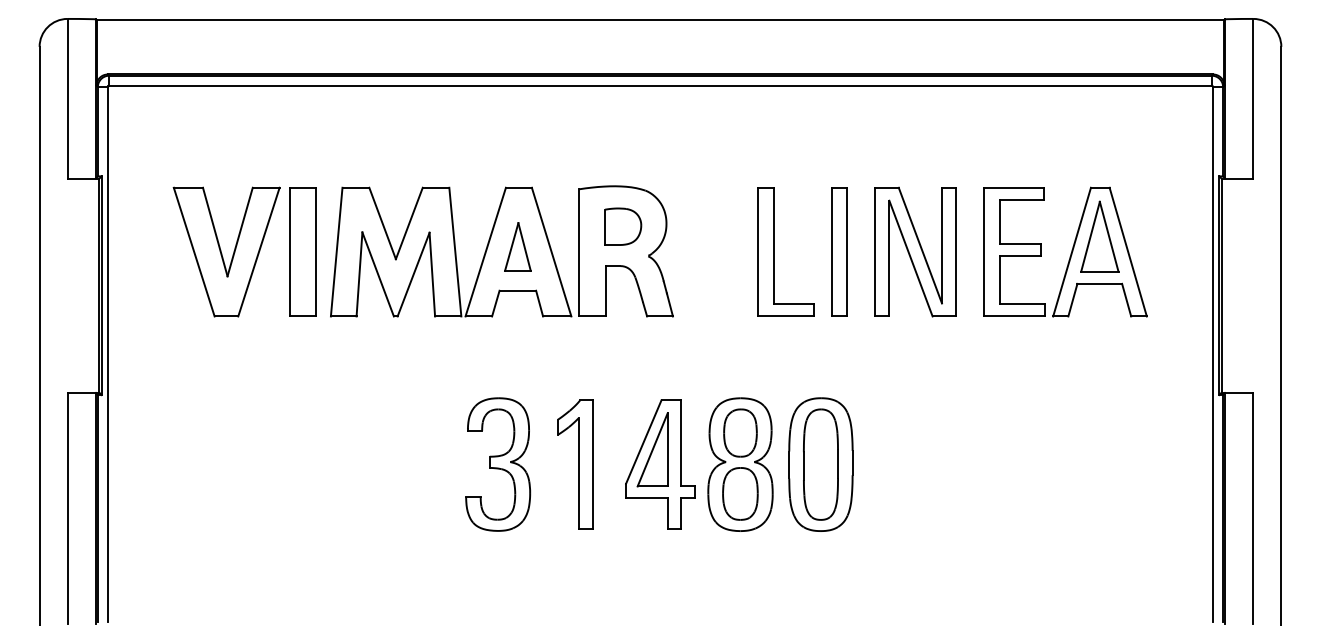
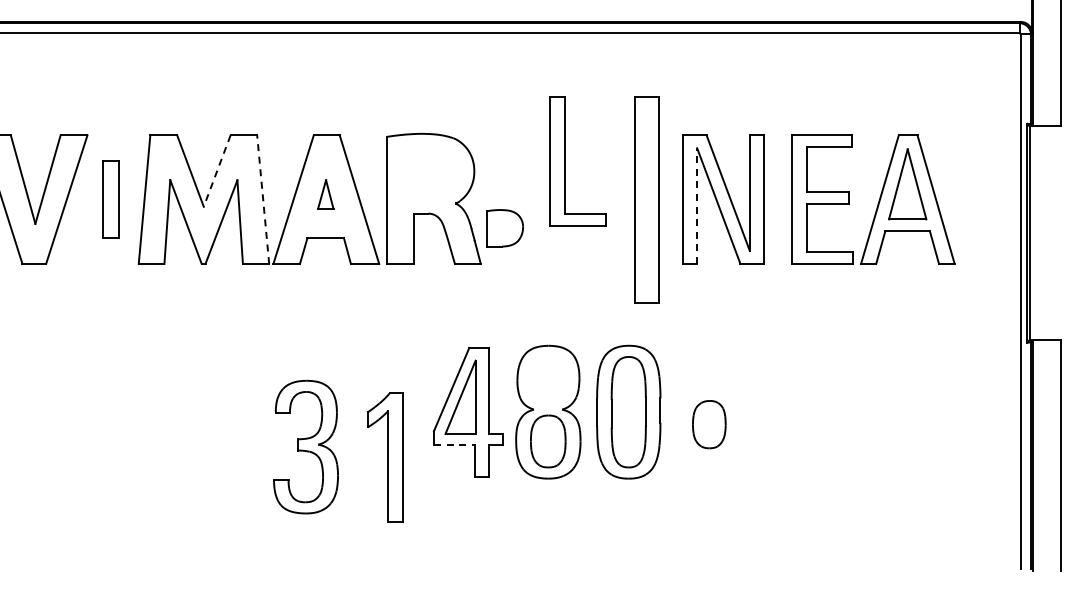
line: (409, 223) -> (217, 171), solid -> dashed
part: (623, 226) -> (505, 228), moved
part: (517, 246) -> (325, 194), size x0.6
part: (302, 251) -> (110, 199), size x0.6
part: (774, 251) -> (566, 161), moved
part: (839, 251) -> (647, 199), size x1.6
line: (455, 252) -> (263, 200), solid -> dashed
line: (889, 258) -> (697, 206), solid -> dashed
part: (740, 432) -> (709, 424), moved
part: (498, 464) -> (306, 447), moved
part: (575, 464) -> (385, 457), moved
line: (646, 497) -> (454, 445), solid -> dashed

